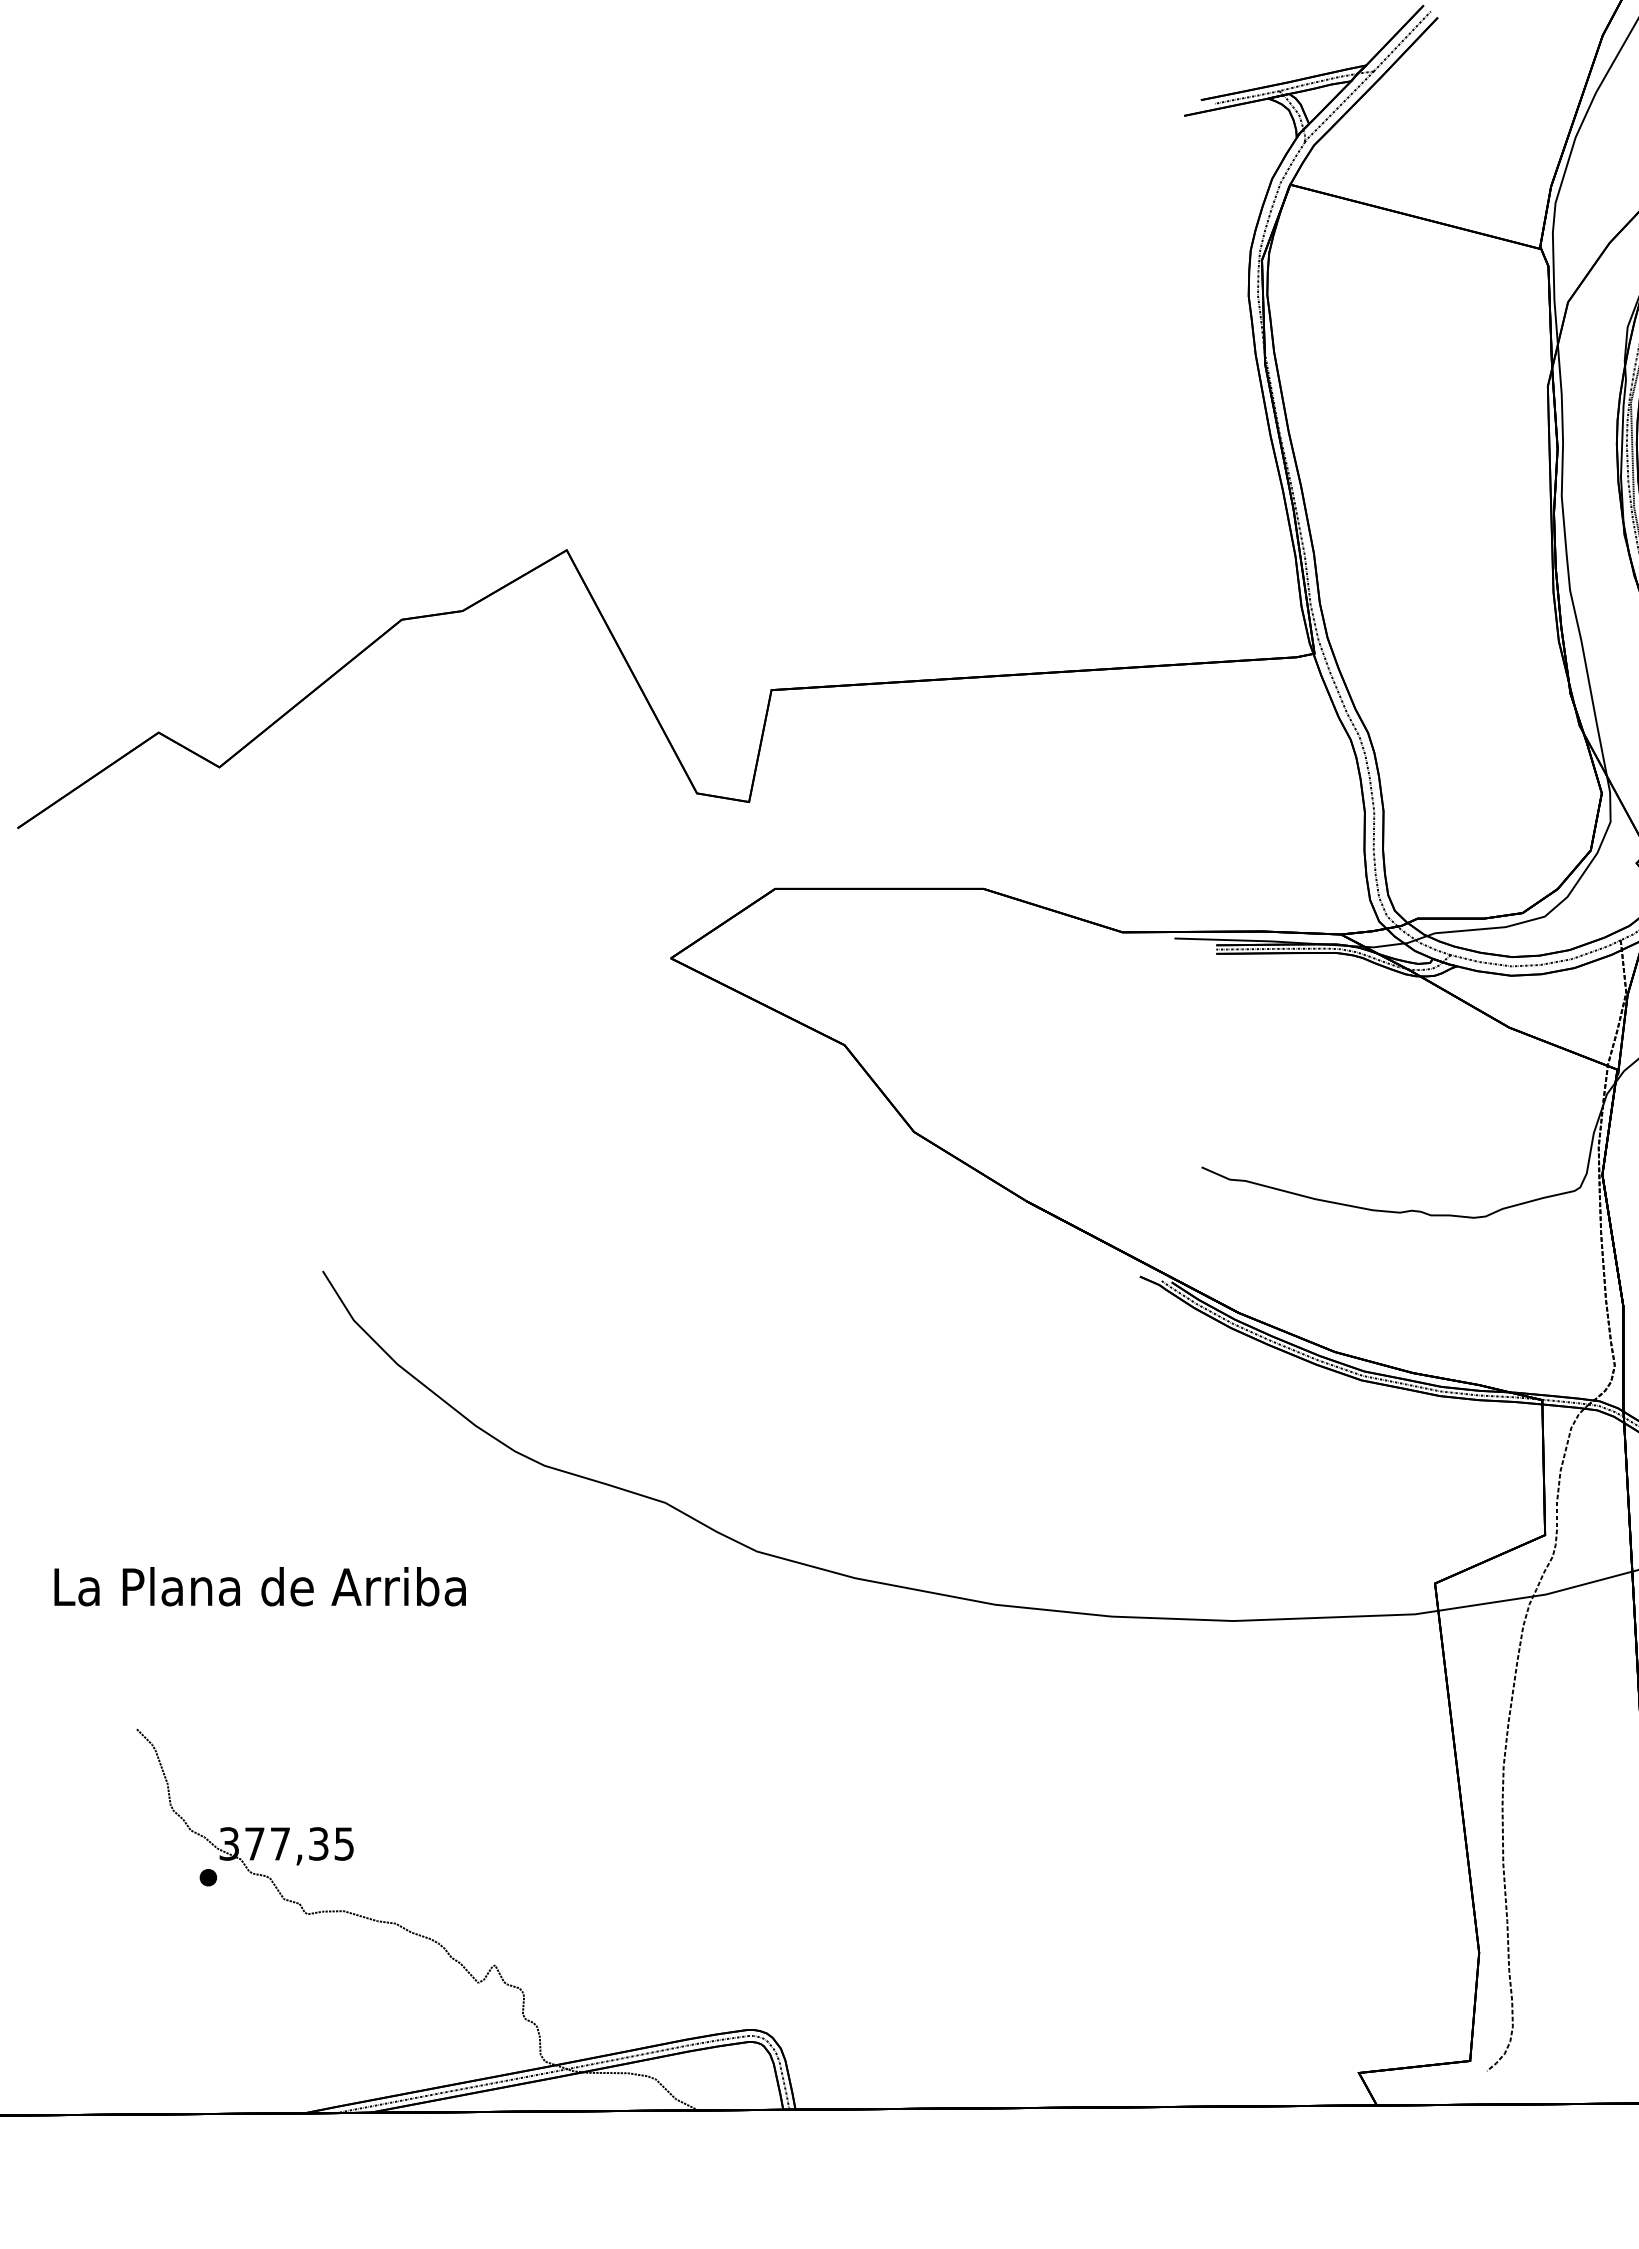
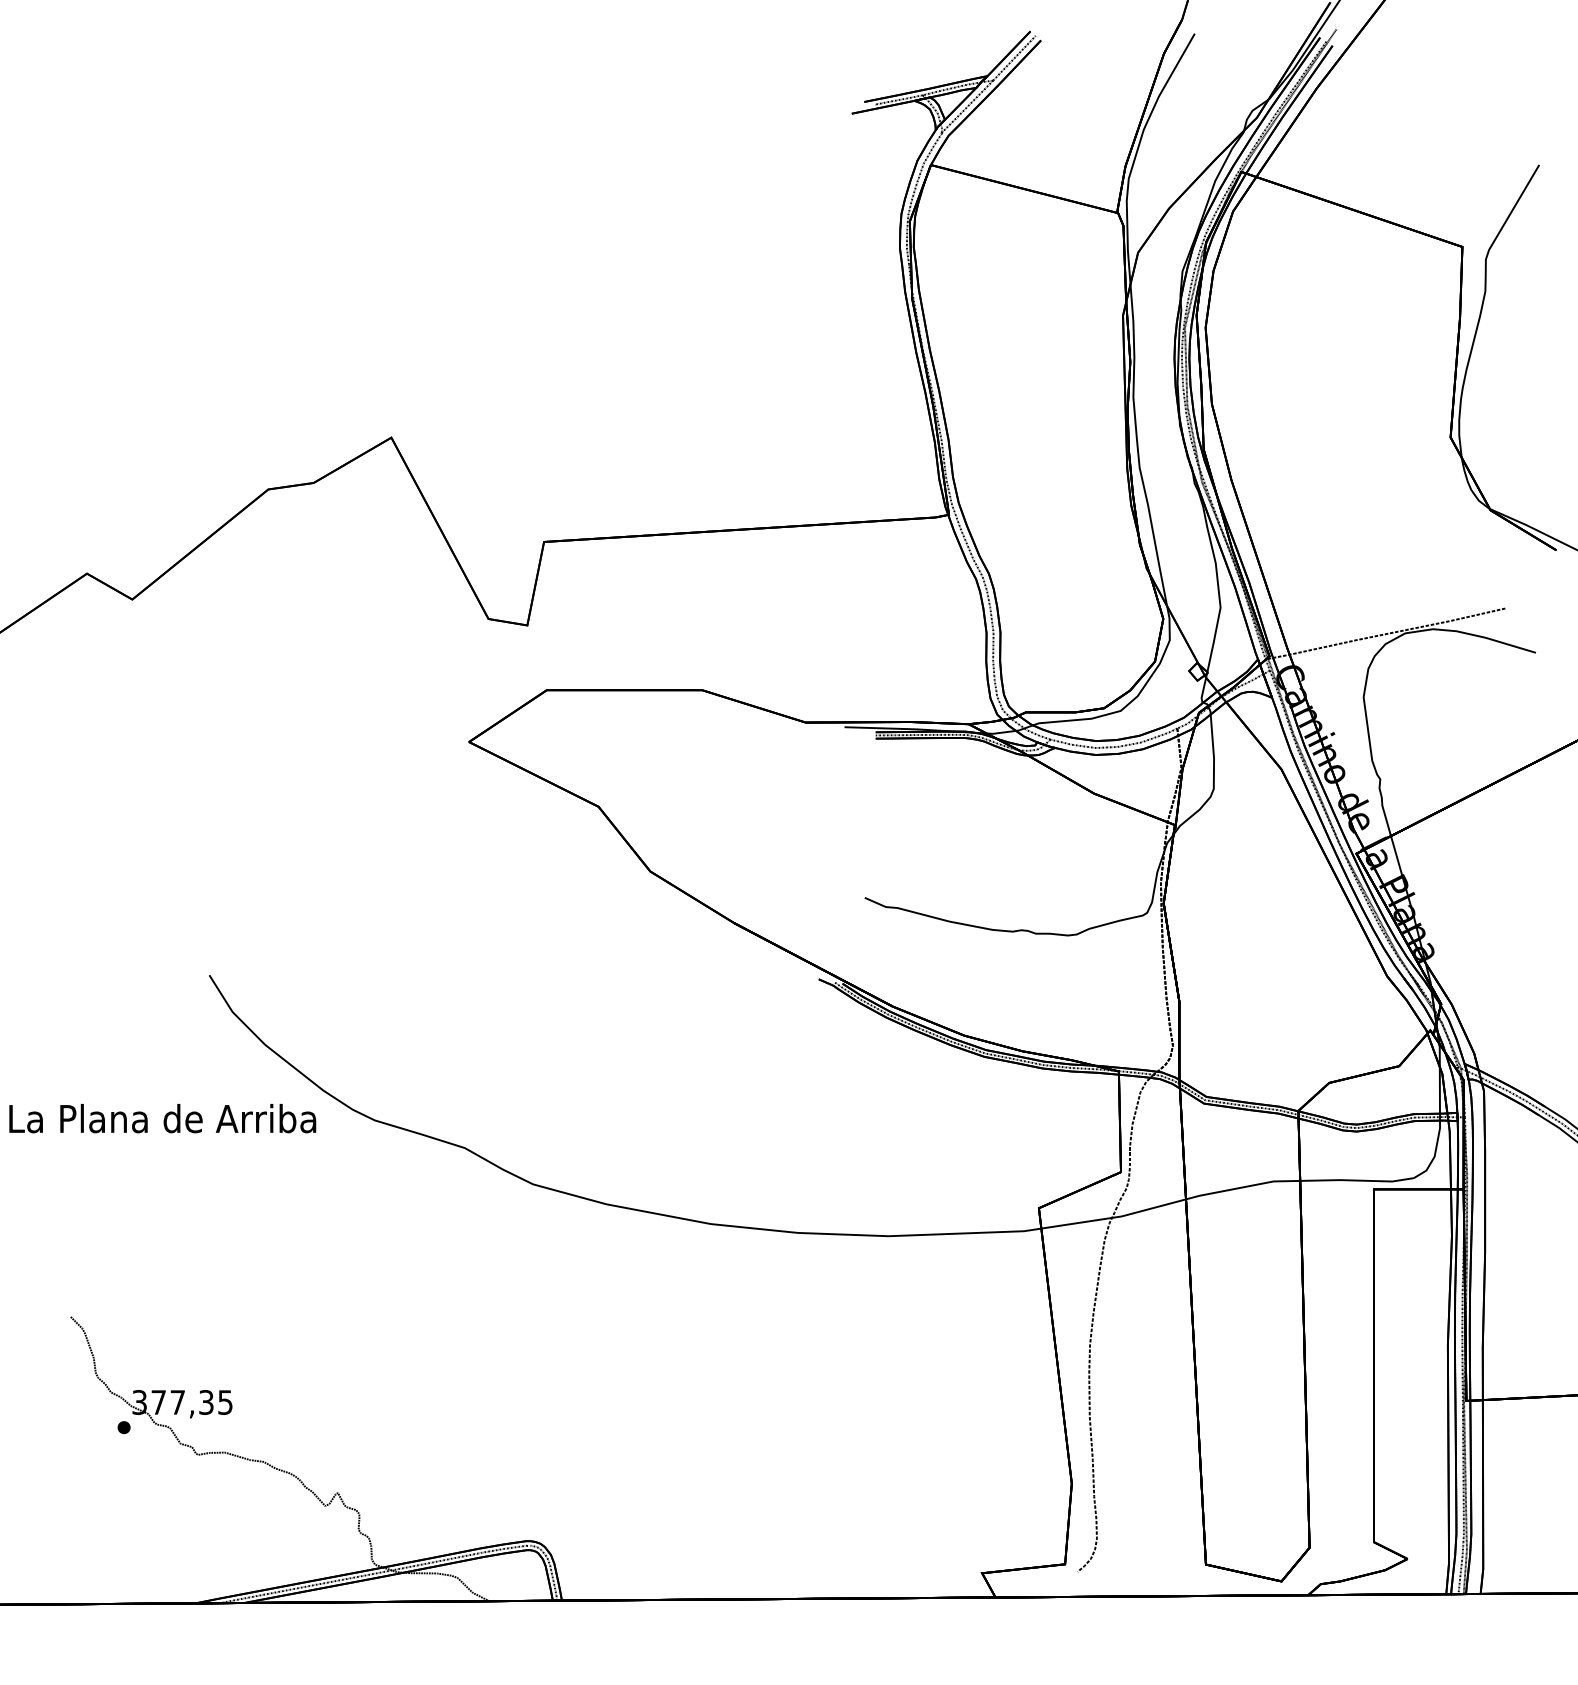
text: (259, 1586) -> (162, 1118), moved

